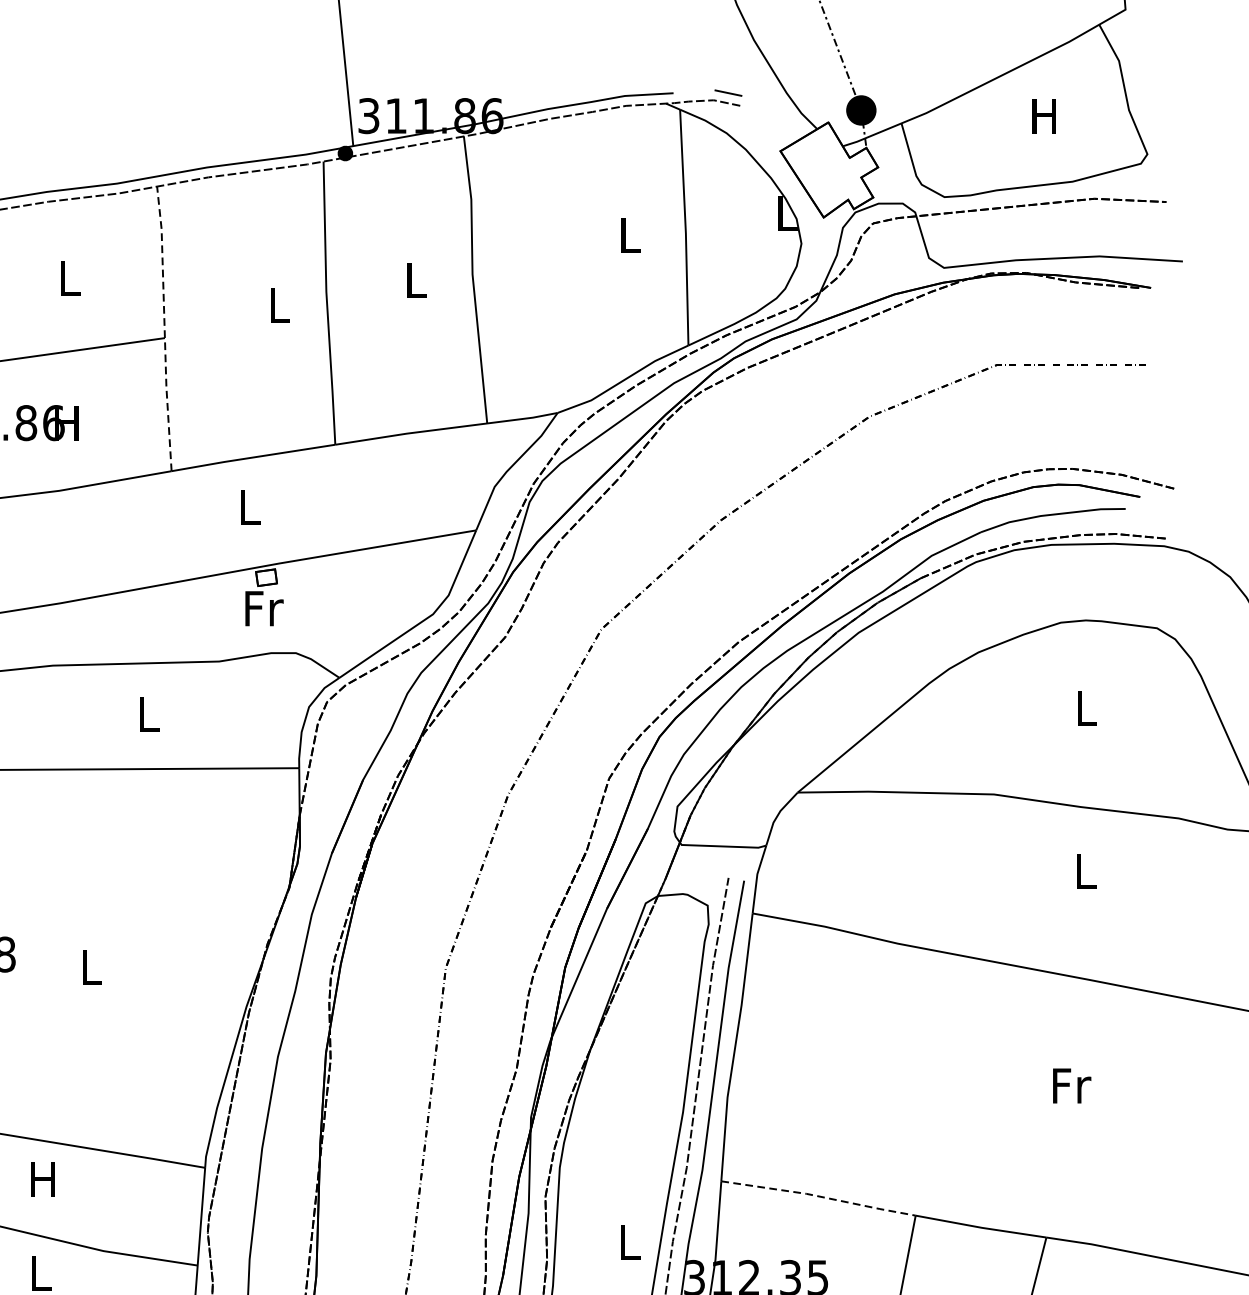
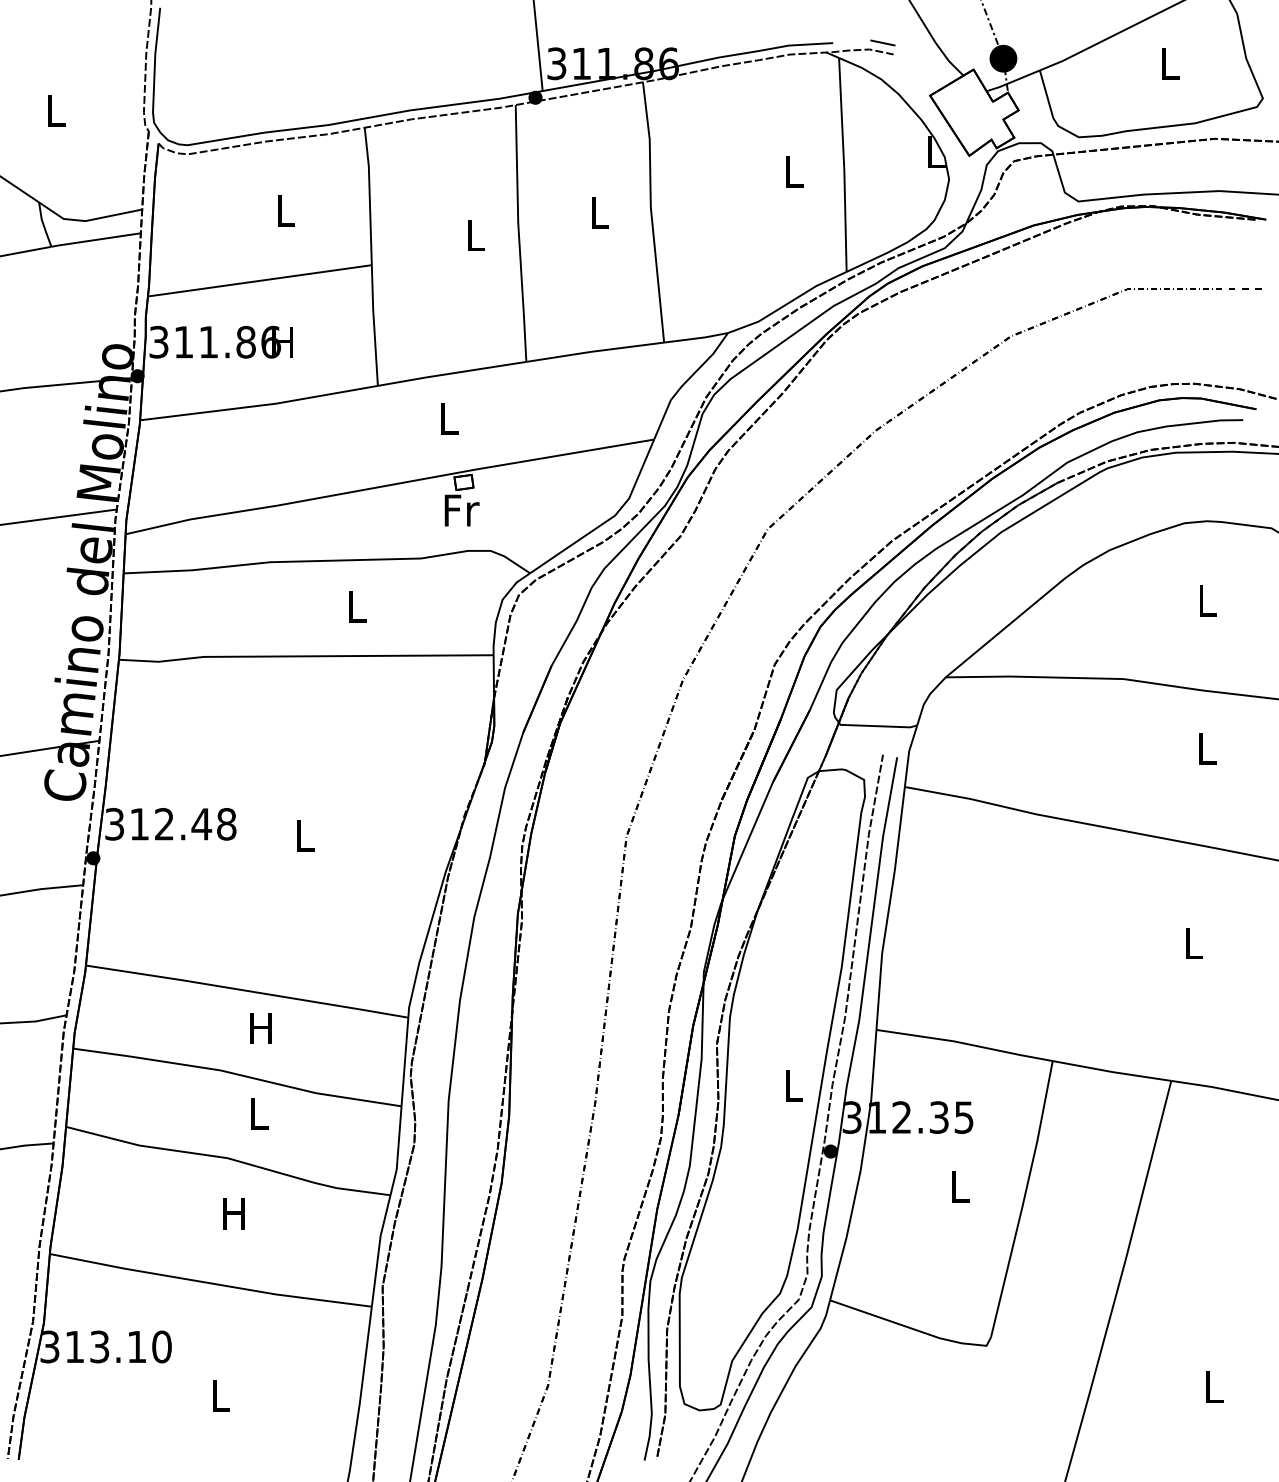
text: (1044, 115) -> (1169, 63), H -> L
line: (164, 328) -> (371, 256), dashed -> solid
text: (1072, 1086) -> (1194, 943), Fr -> L
line: (818, 1196) -> (964, 1043), dashed -> solid

